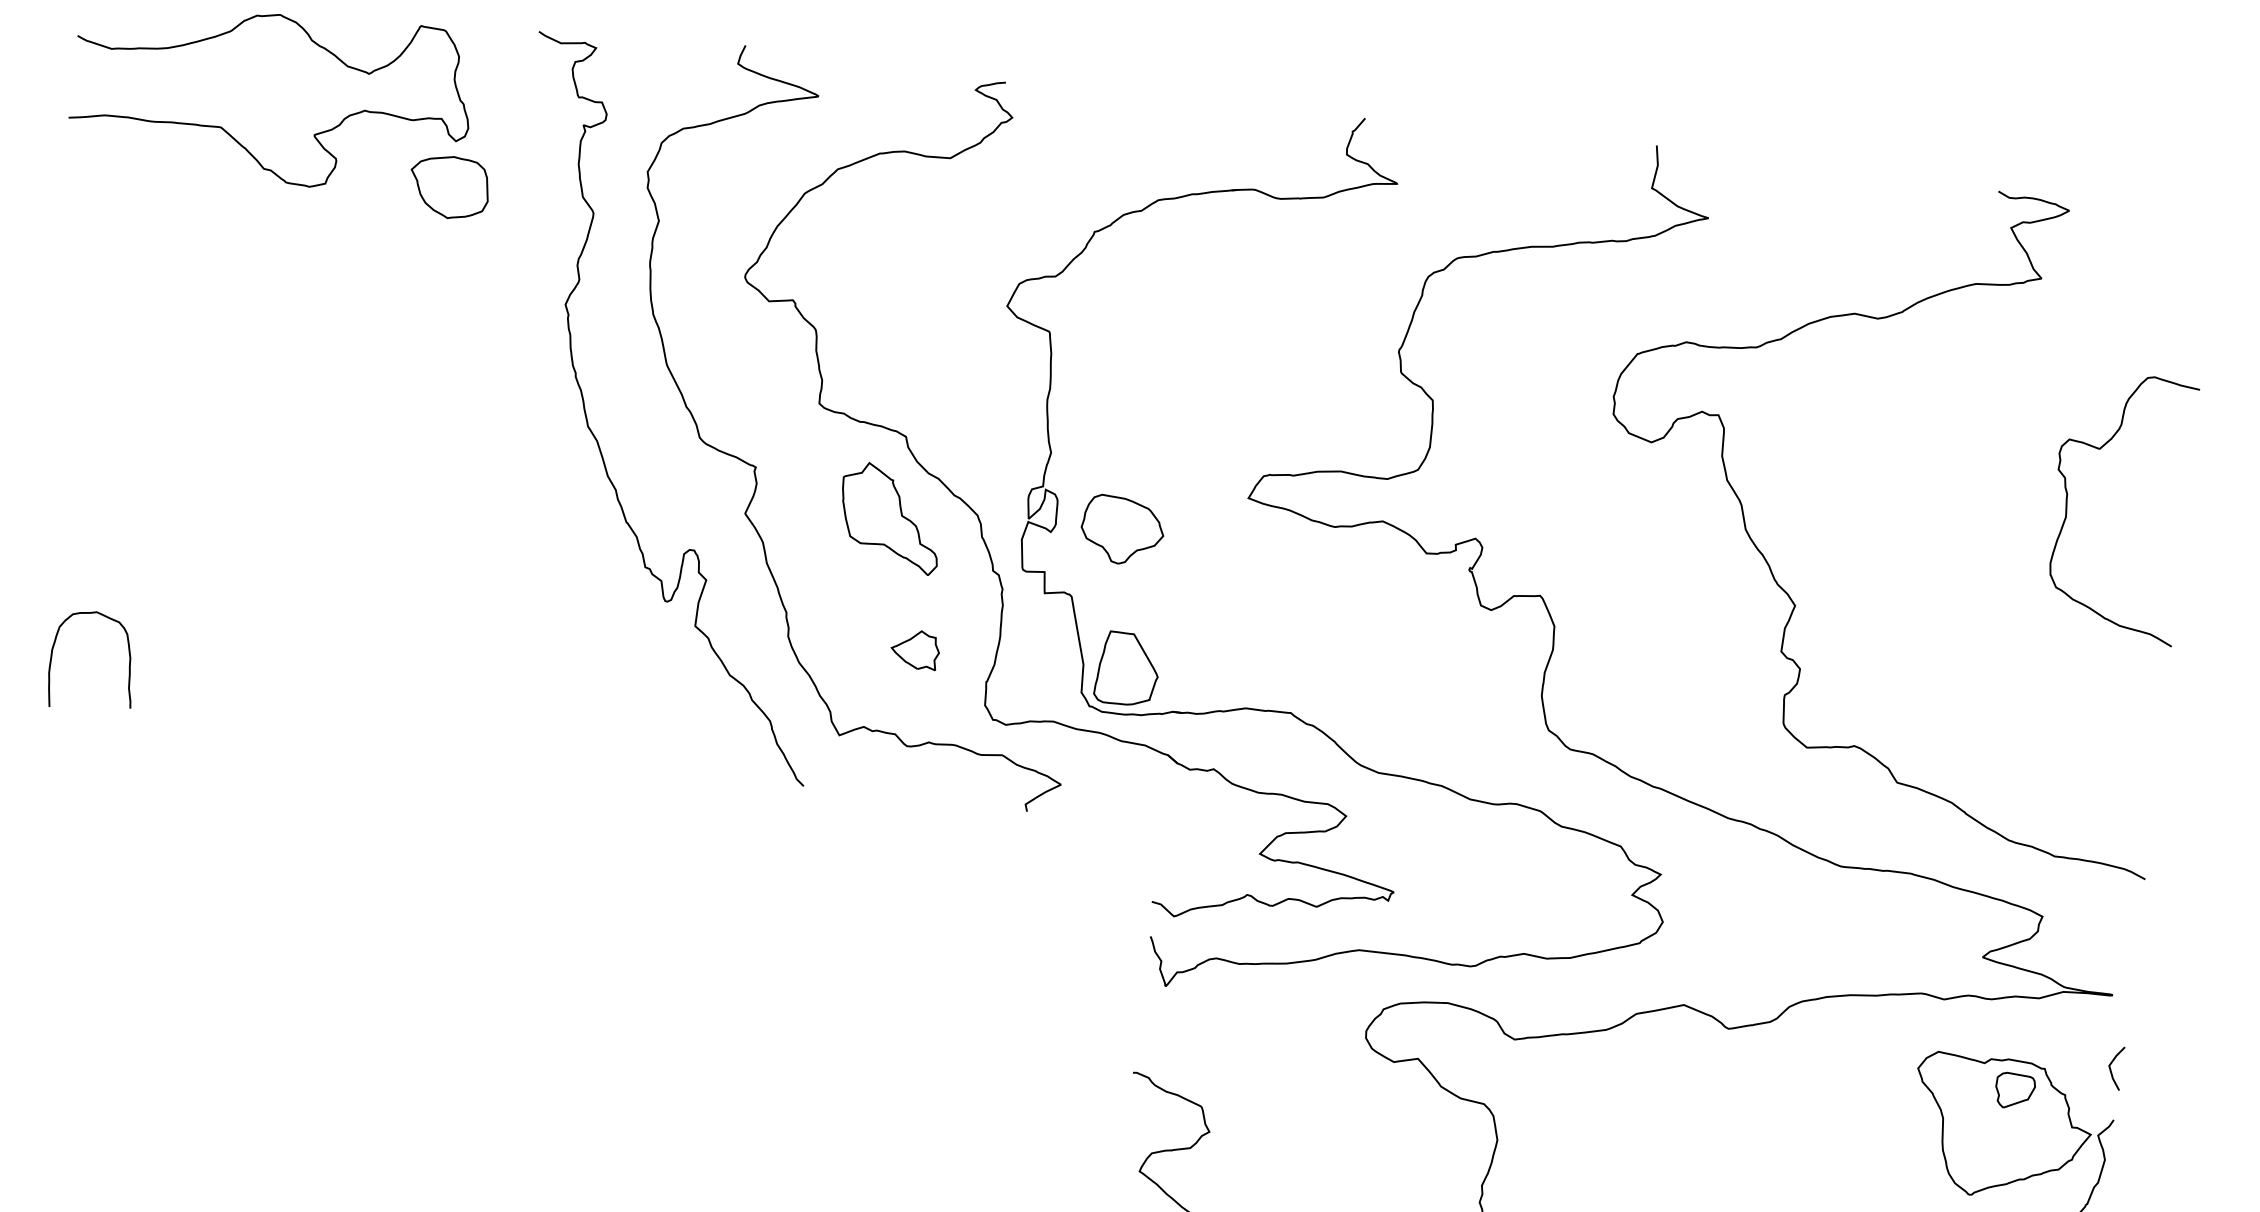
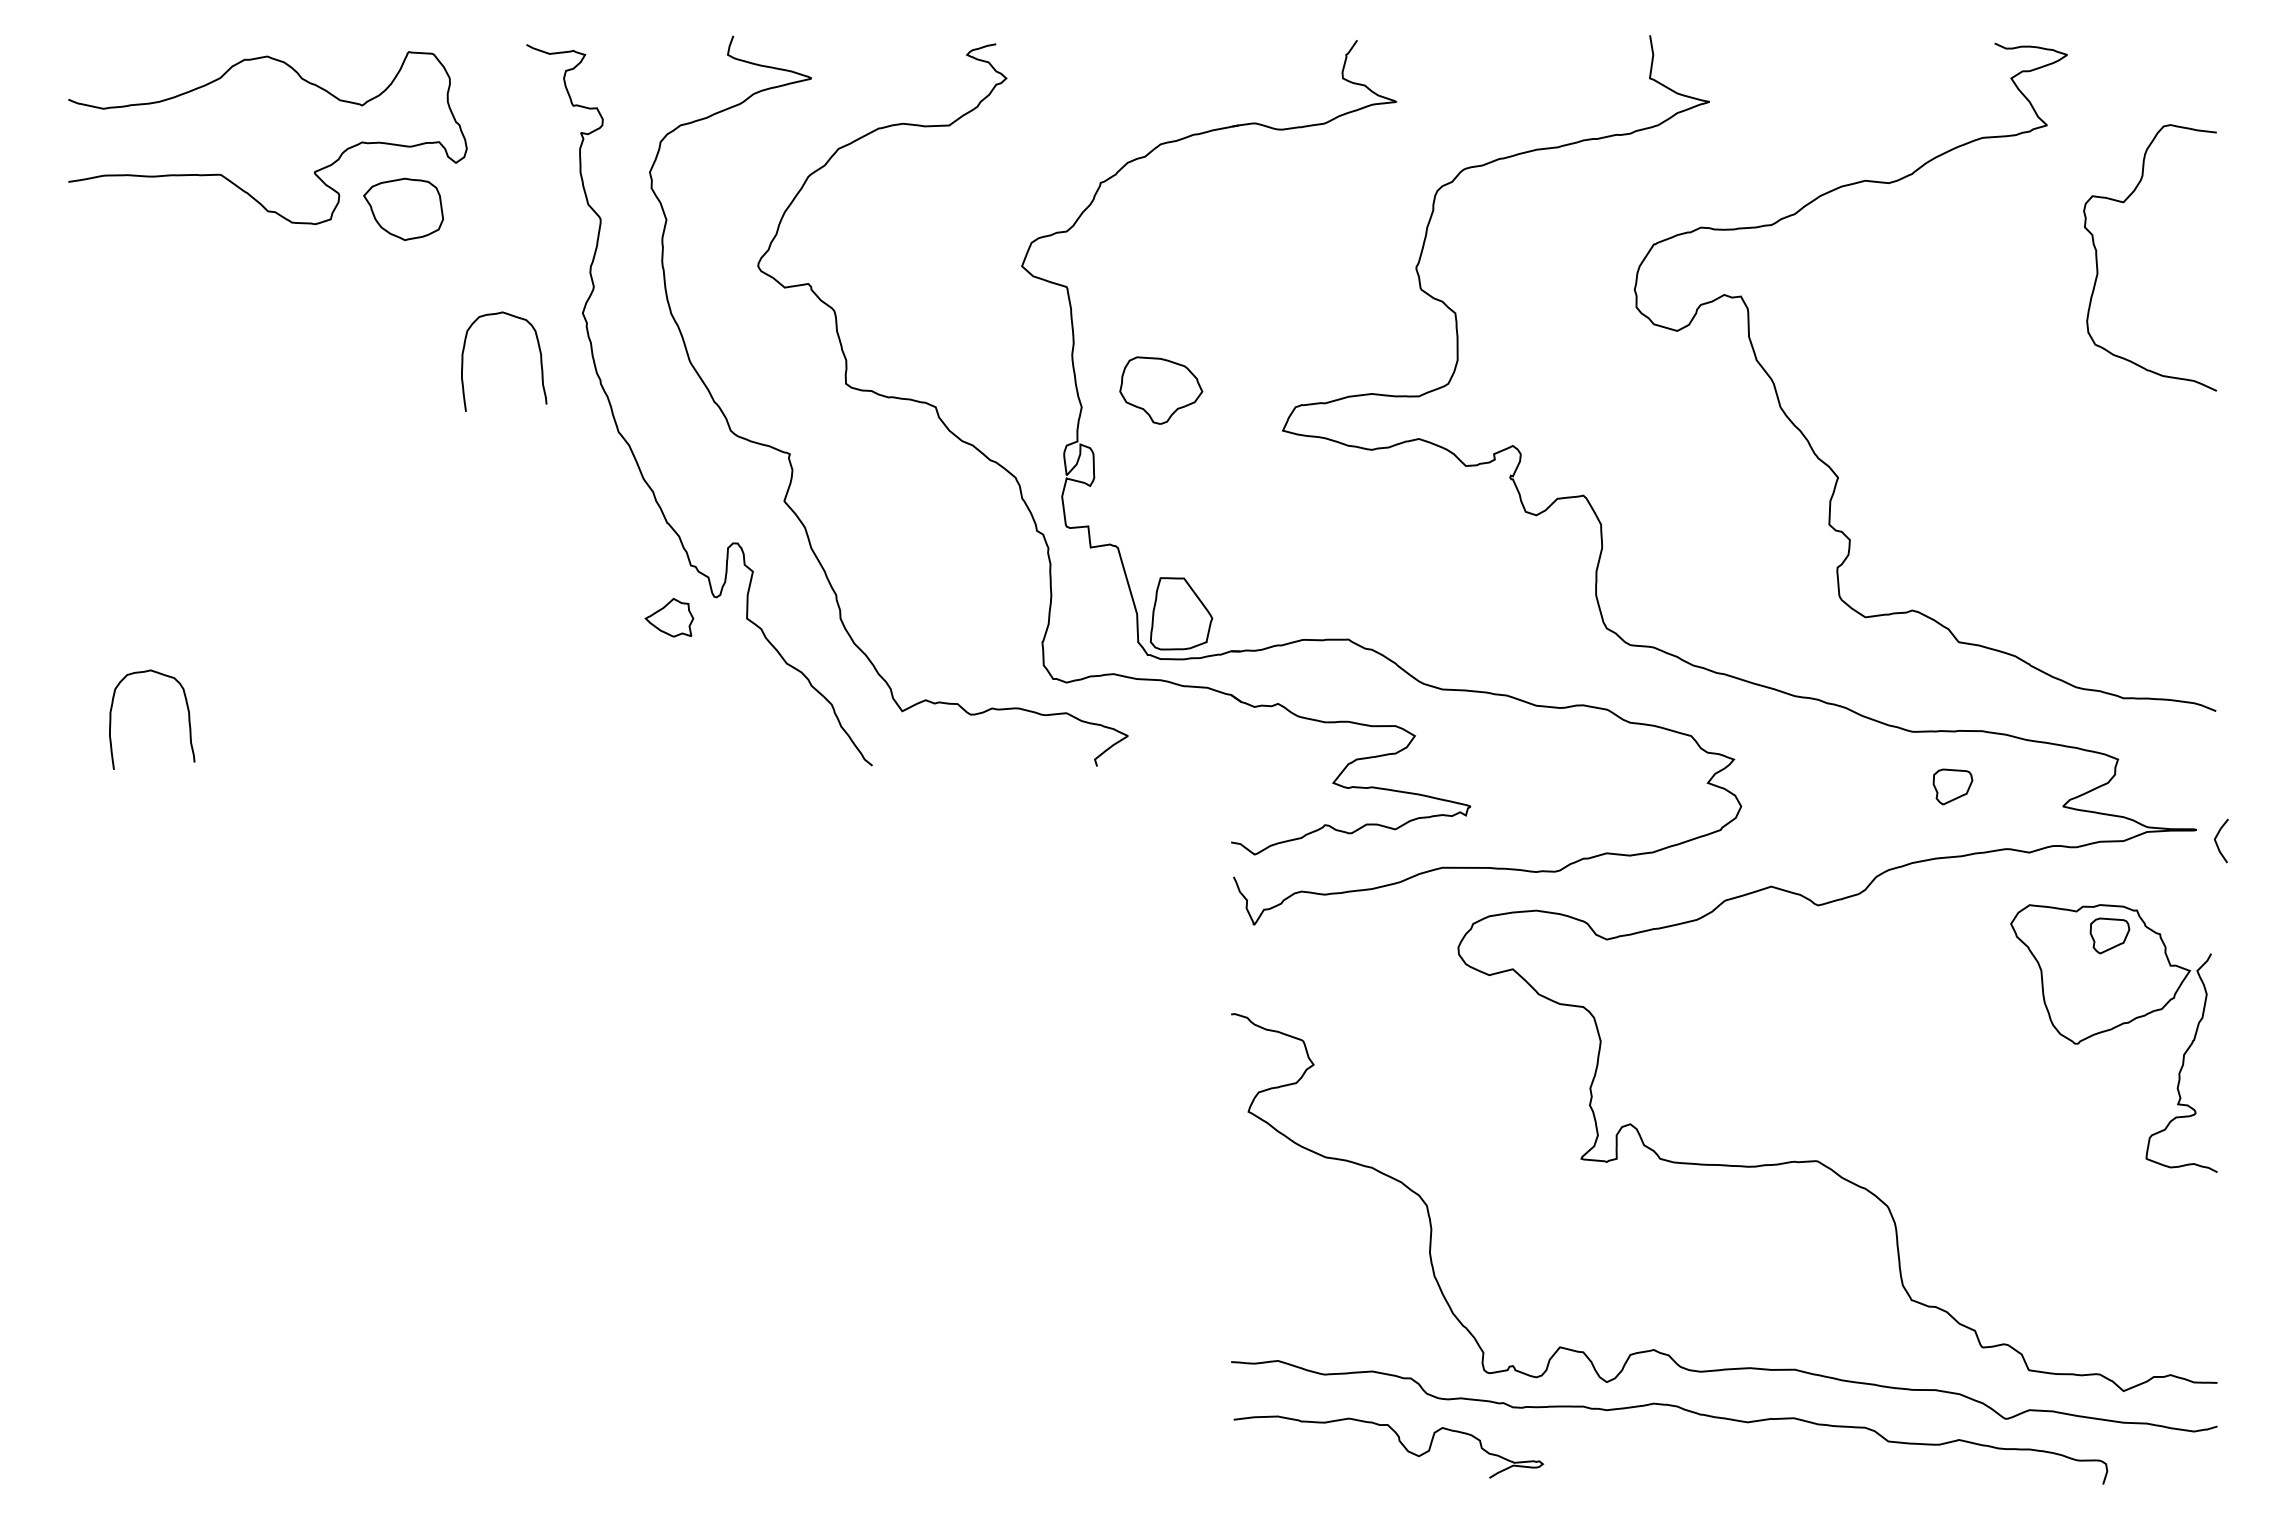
part: (449, 186) -> (403, 208), moved
curve: (518, 347) -> (540, 361), added
curve: (2067, 500) -> (2097, 257), moved
part: (890, 517) -> (929, 489), removed
part: (1122, 530) -> (1161, 390), moved
part: (915, 649) -> (669, 617), moved
part: (1875, 925) -> (1952, 786), added
curve: (2110, 1067) -> (2216, 840), moved

